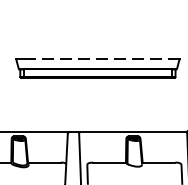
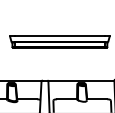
line: (98, 58) -> (60, 35), dashed -> solid

